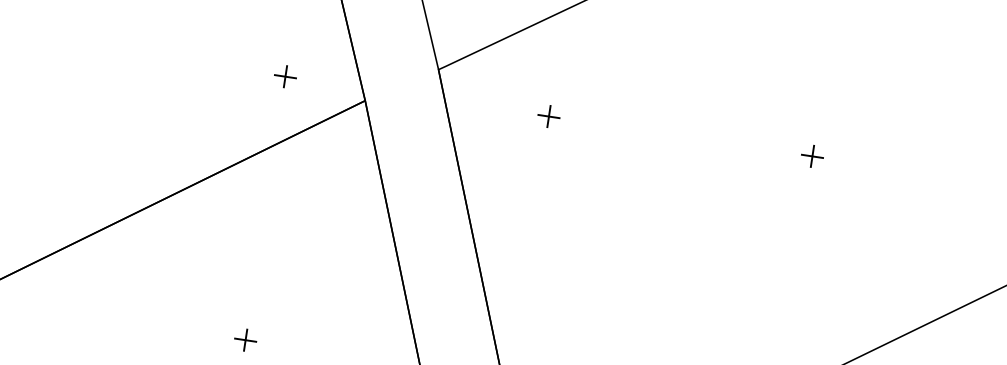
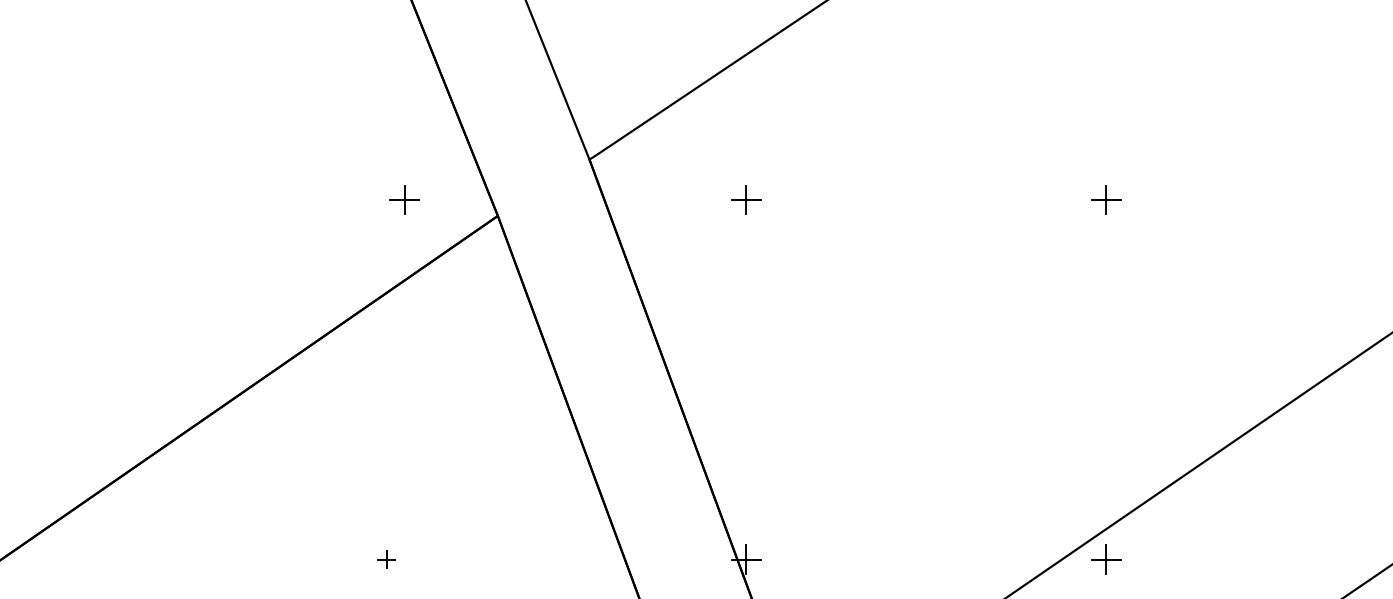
part: (285, 76) -> (404, 199), moved
part: (245, 339) -> (386, 559), size x0.6

